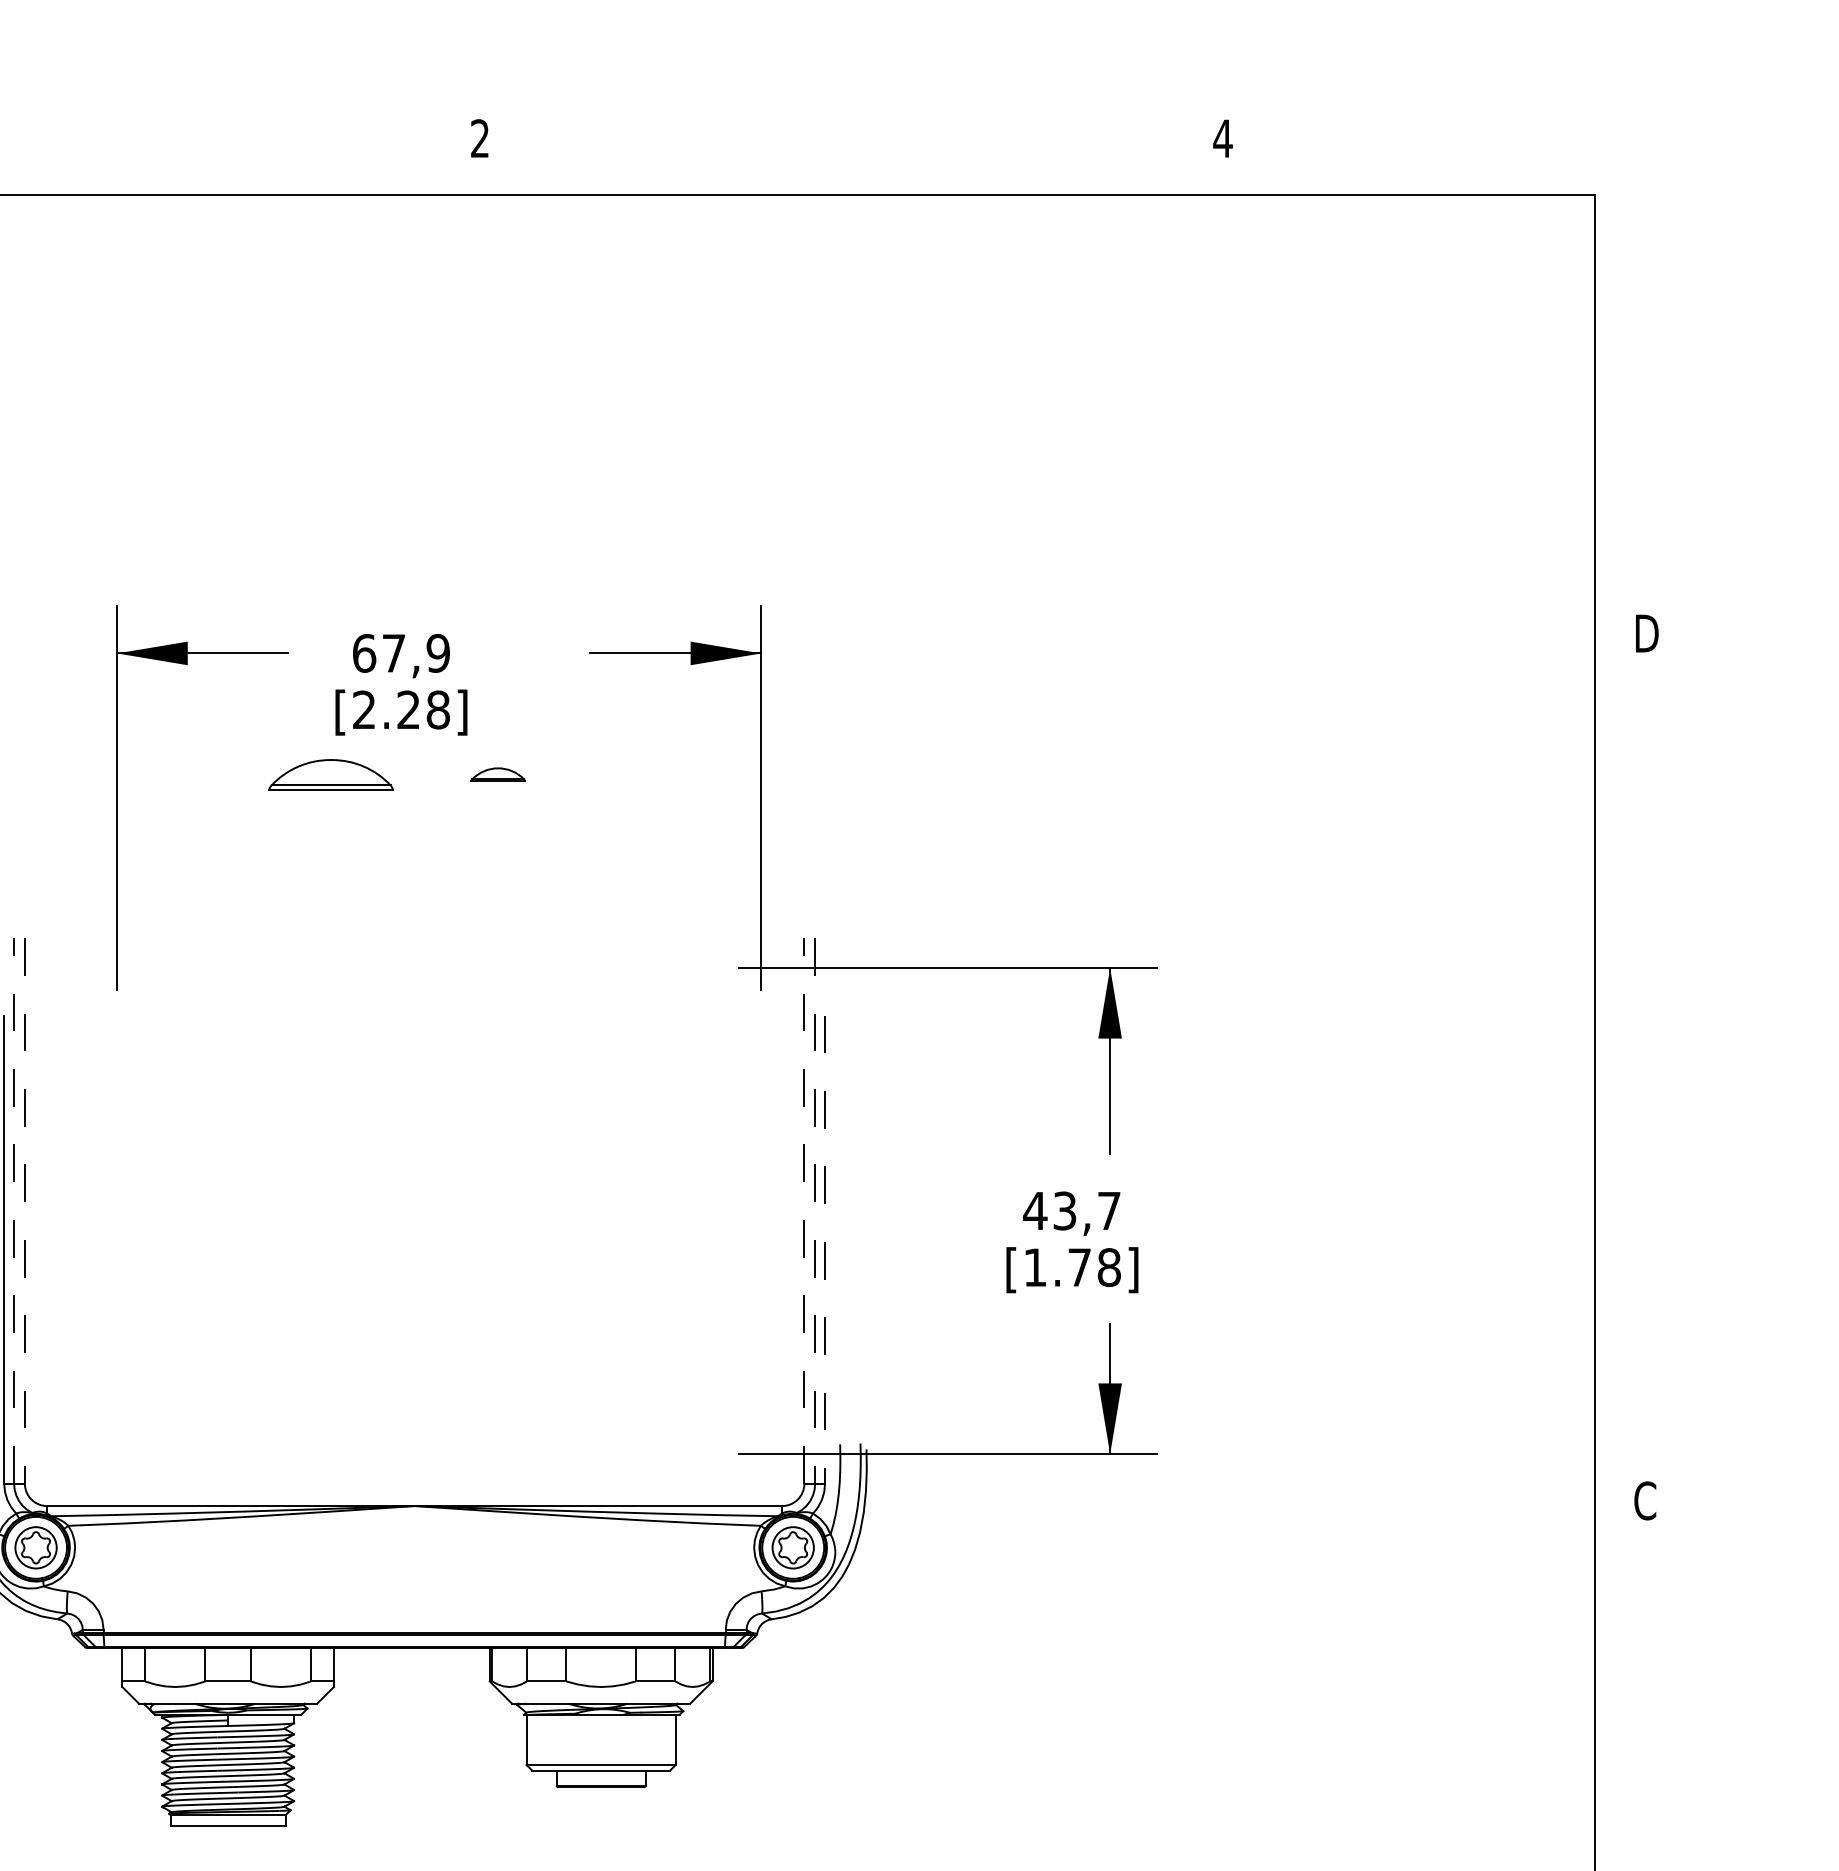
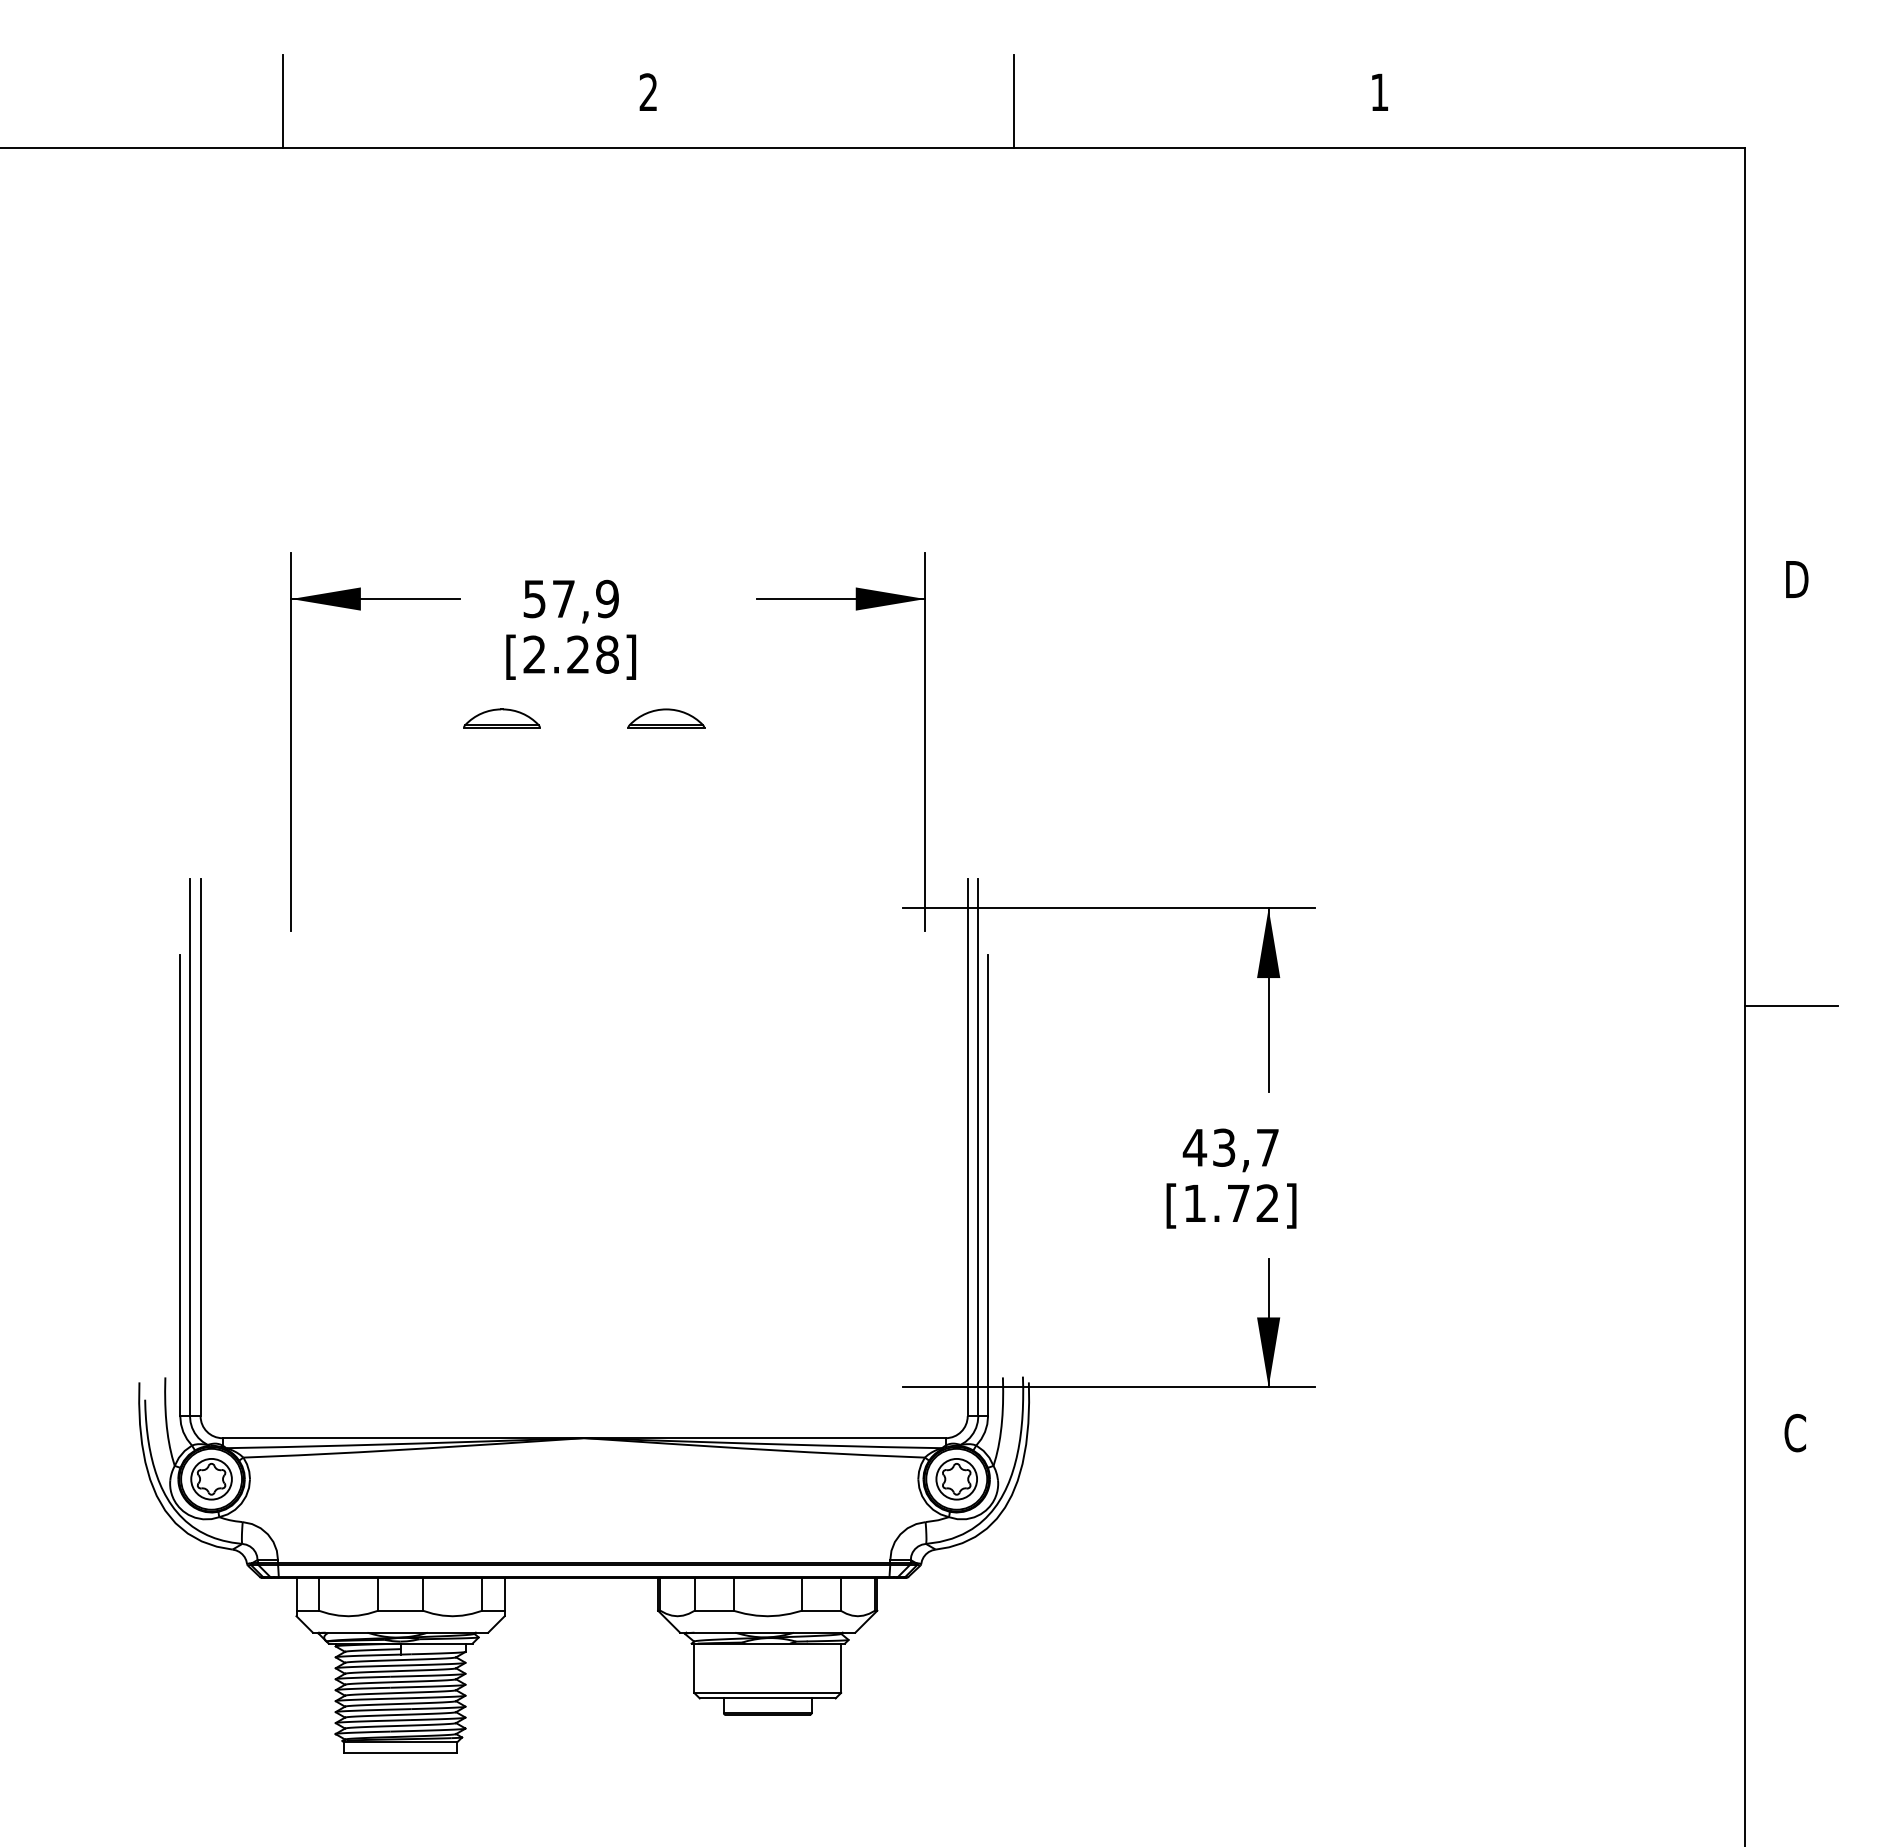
text: (1222, 137) -> (1379, 91), 4 -> 1
line: (109, 147) -> (283, 101), added
line: (851, 147) -> (1014, 101), added
text: (364, 652) -> (534, 598), 67,9 -> 57,9
part: (330, 774) -> (501, 718), size x0.62
part: (498, 774) -> (666, 718), size x1.43
line: (1641, 1067) -> (1791, 1006), added
line: (13, 1210) -> (189, 1147), dashed -> solid
line: (804, 1210) -> (967, 1147), dashed -> solid
line: (24, 1211) -> (200, 1148), dashed -> solid
line: (815, 1211) -> (978, 1148), dashed -> solid
line: (825, 1250) -> (988, 1186), dashed -> solid
text: (1108, 1267) -> (1267, 1203), [1.78] -> [1.72]

